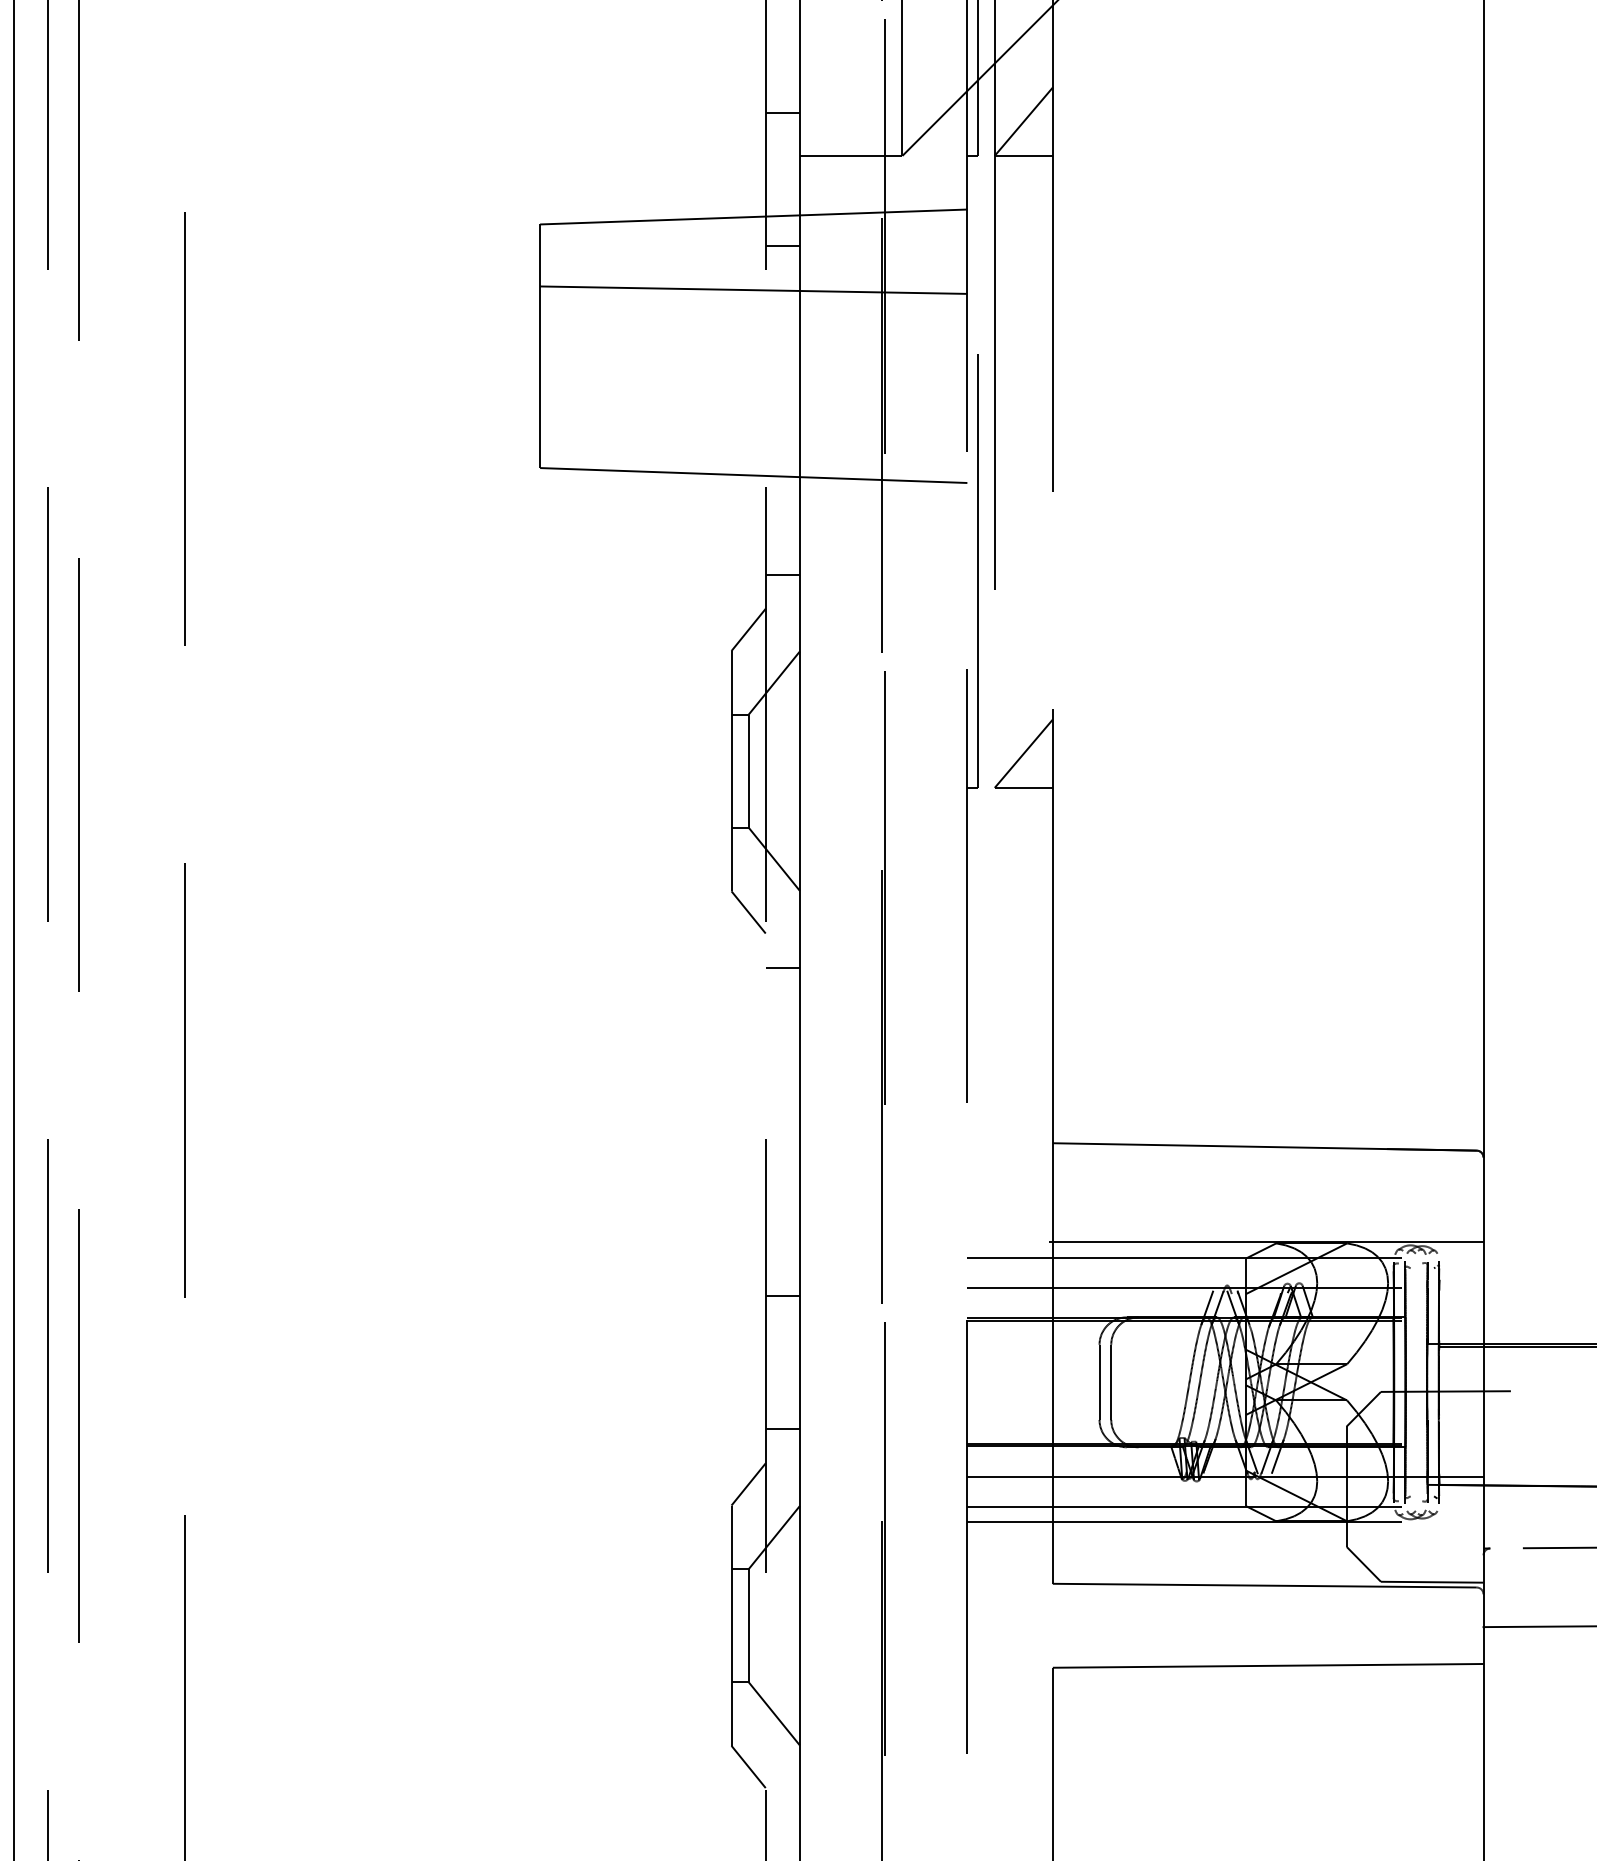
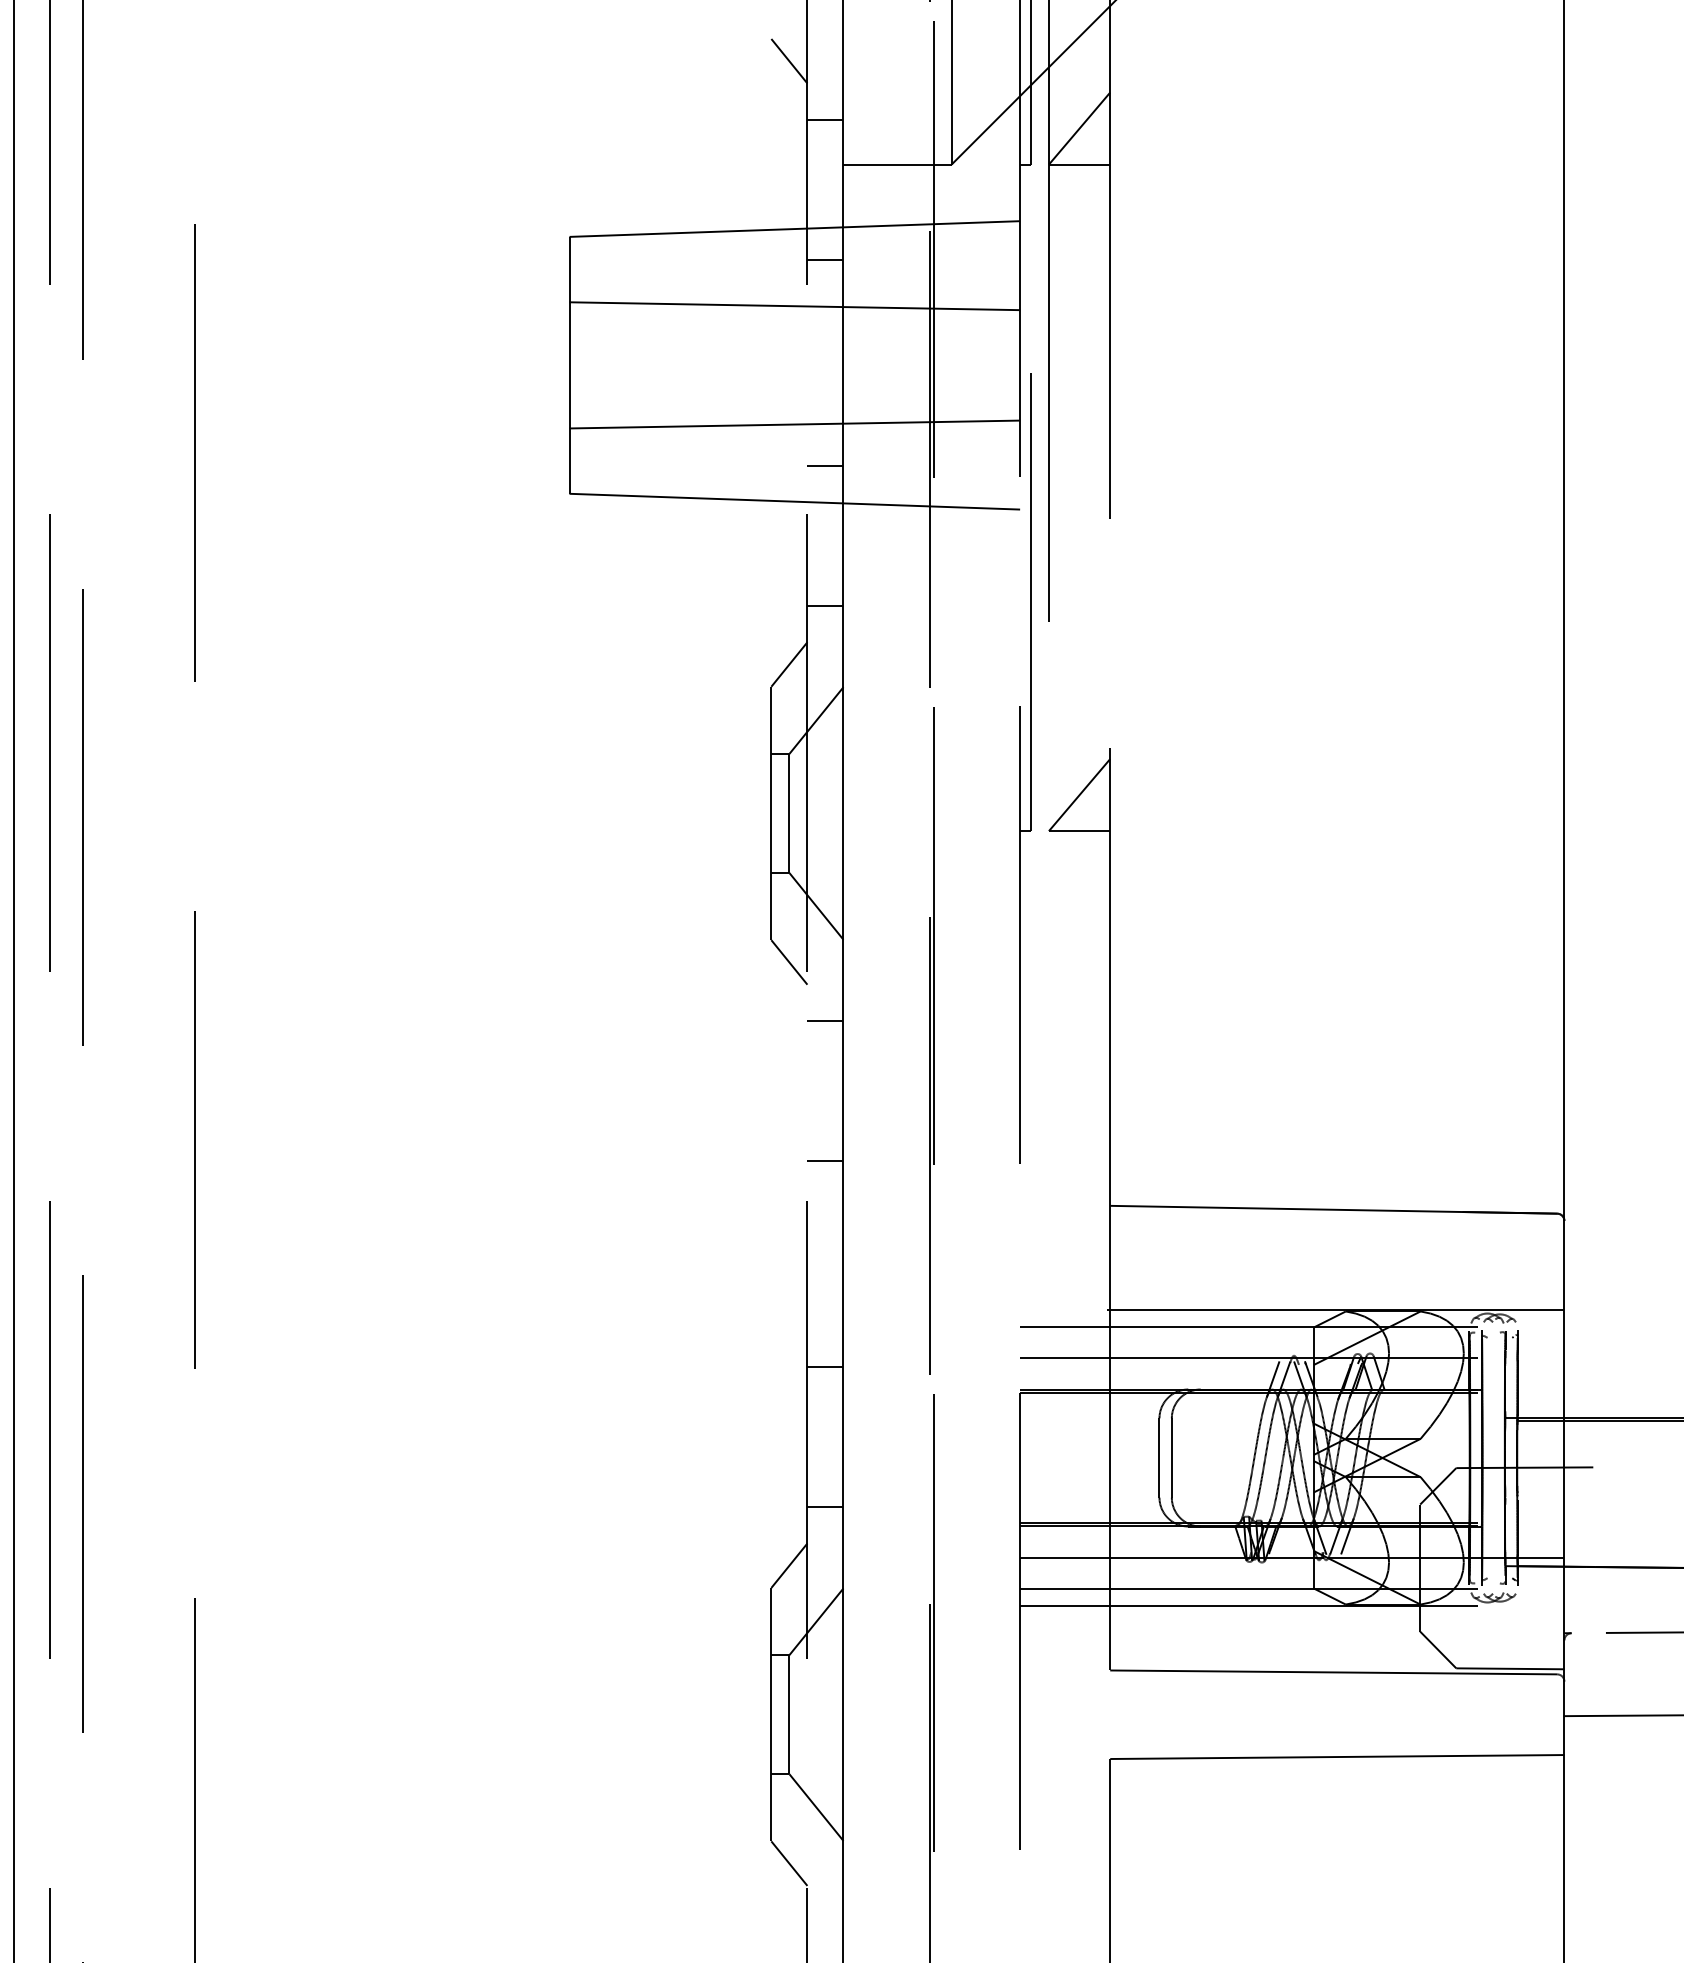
line: (748, 57) -> (789, 60), added
line: (753, 402) -> (794, 424), added
line: (782, 441) -> (825, 465), added
line: (782, 1100) -> (825, 1160), added

